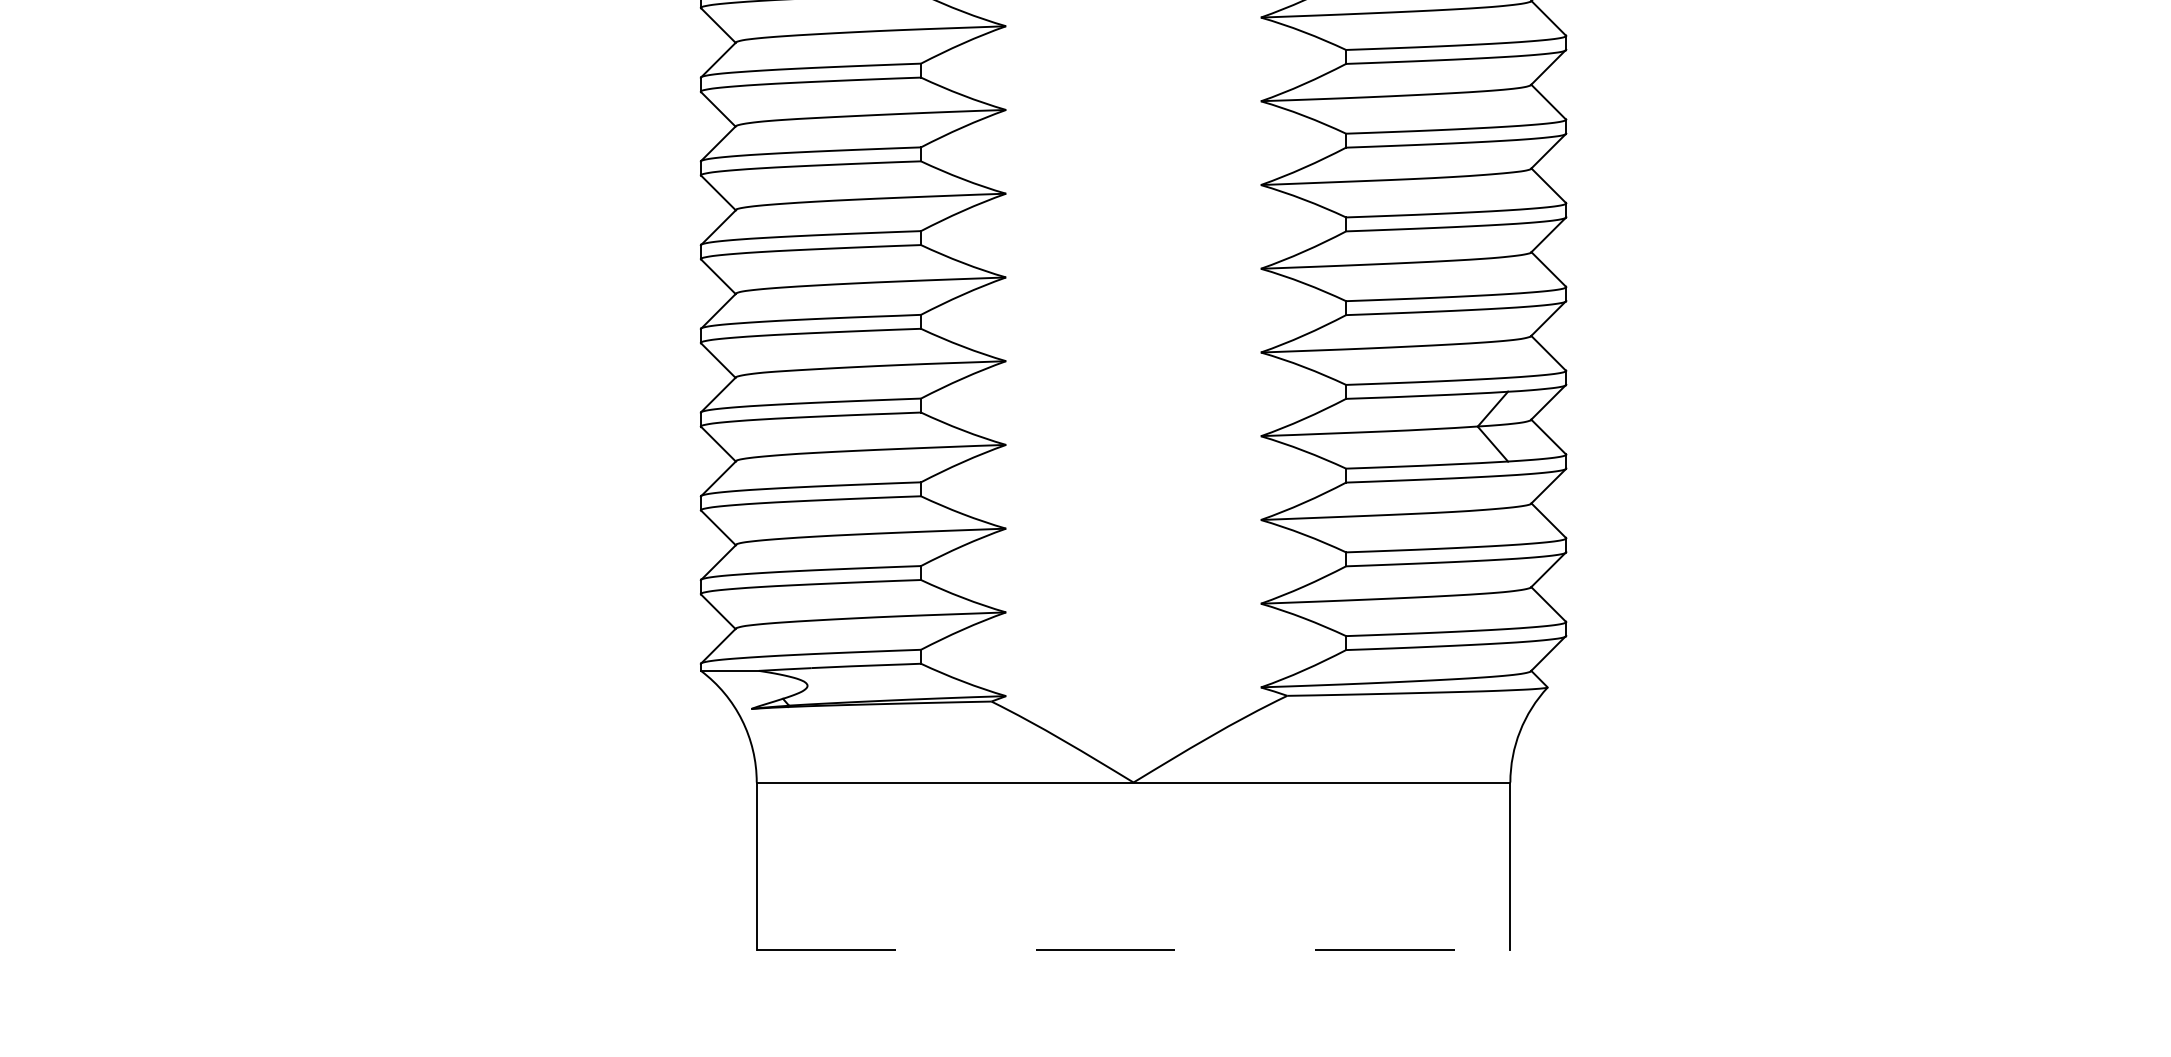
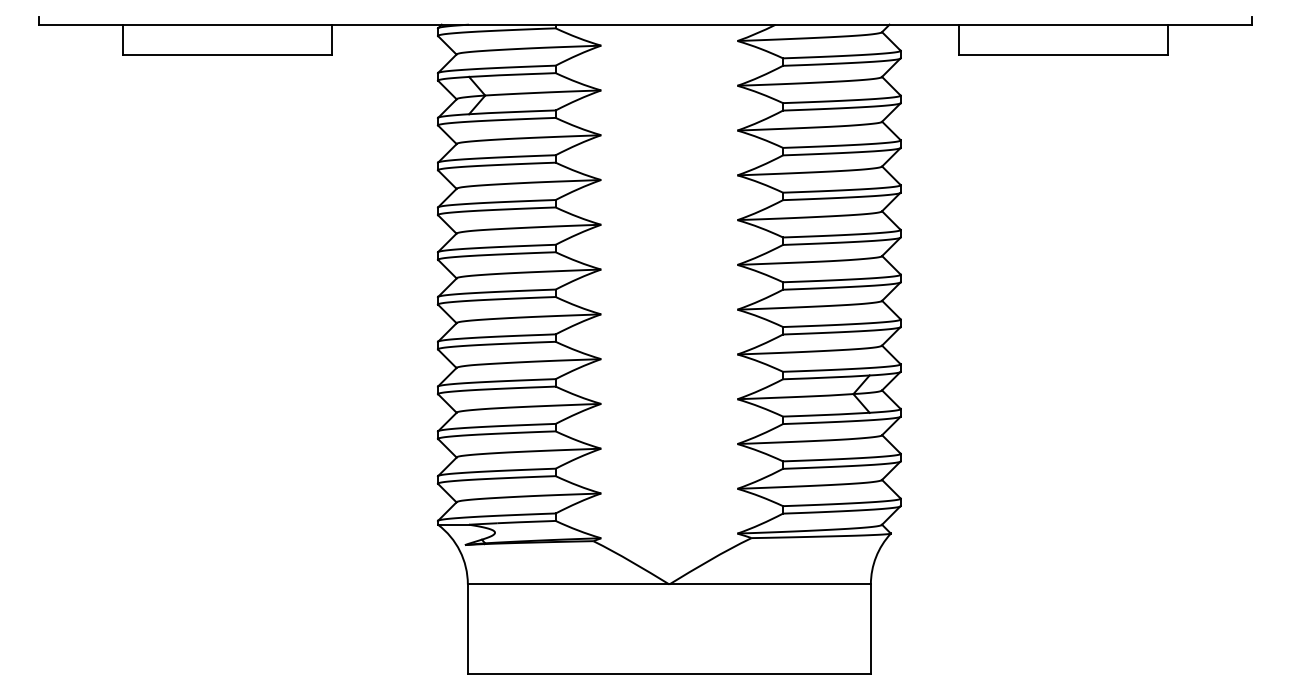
line: (1133, 950) -> (669, 674), dashed -> solid

